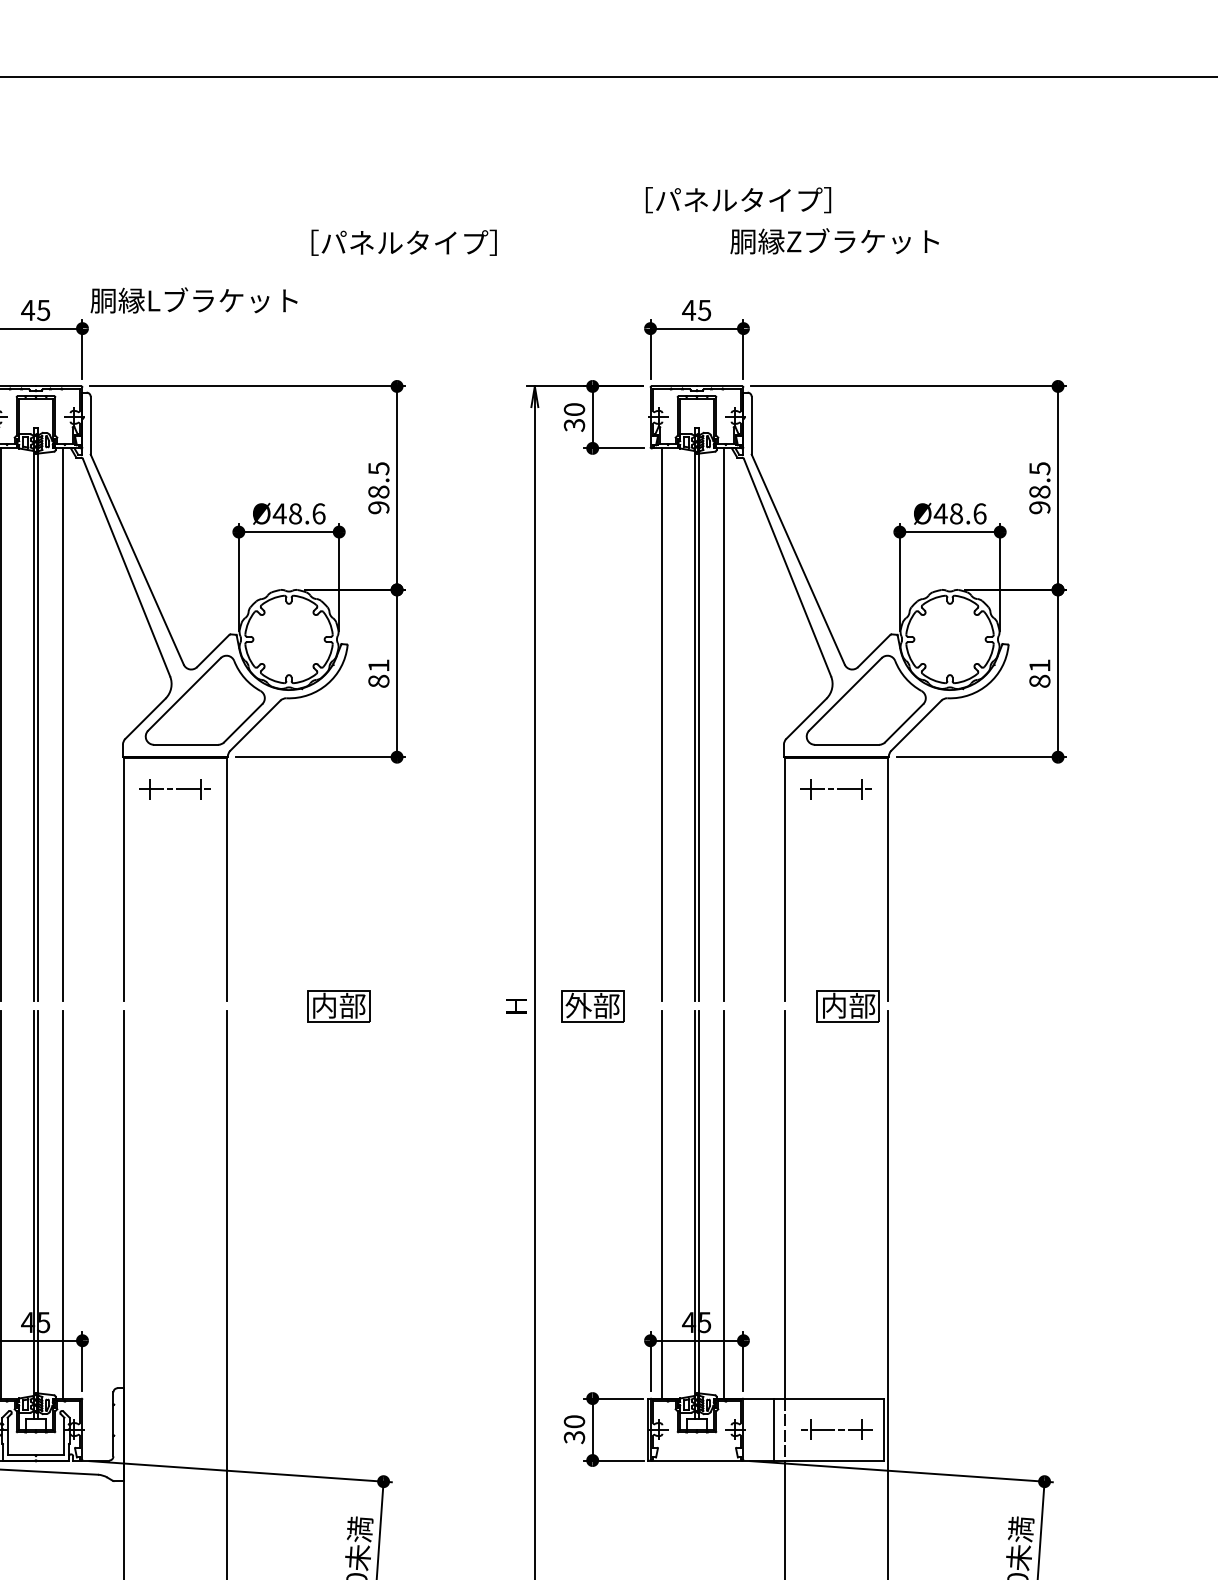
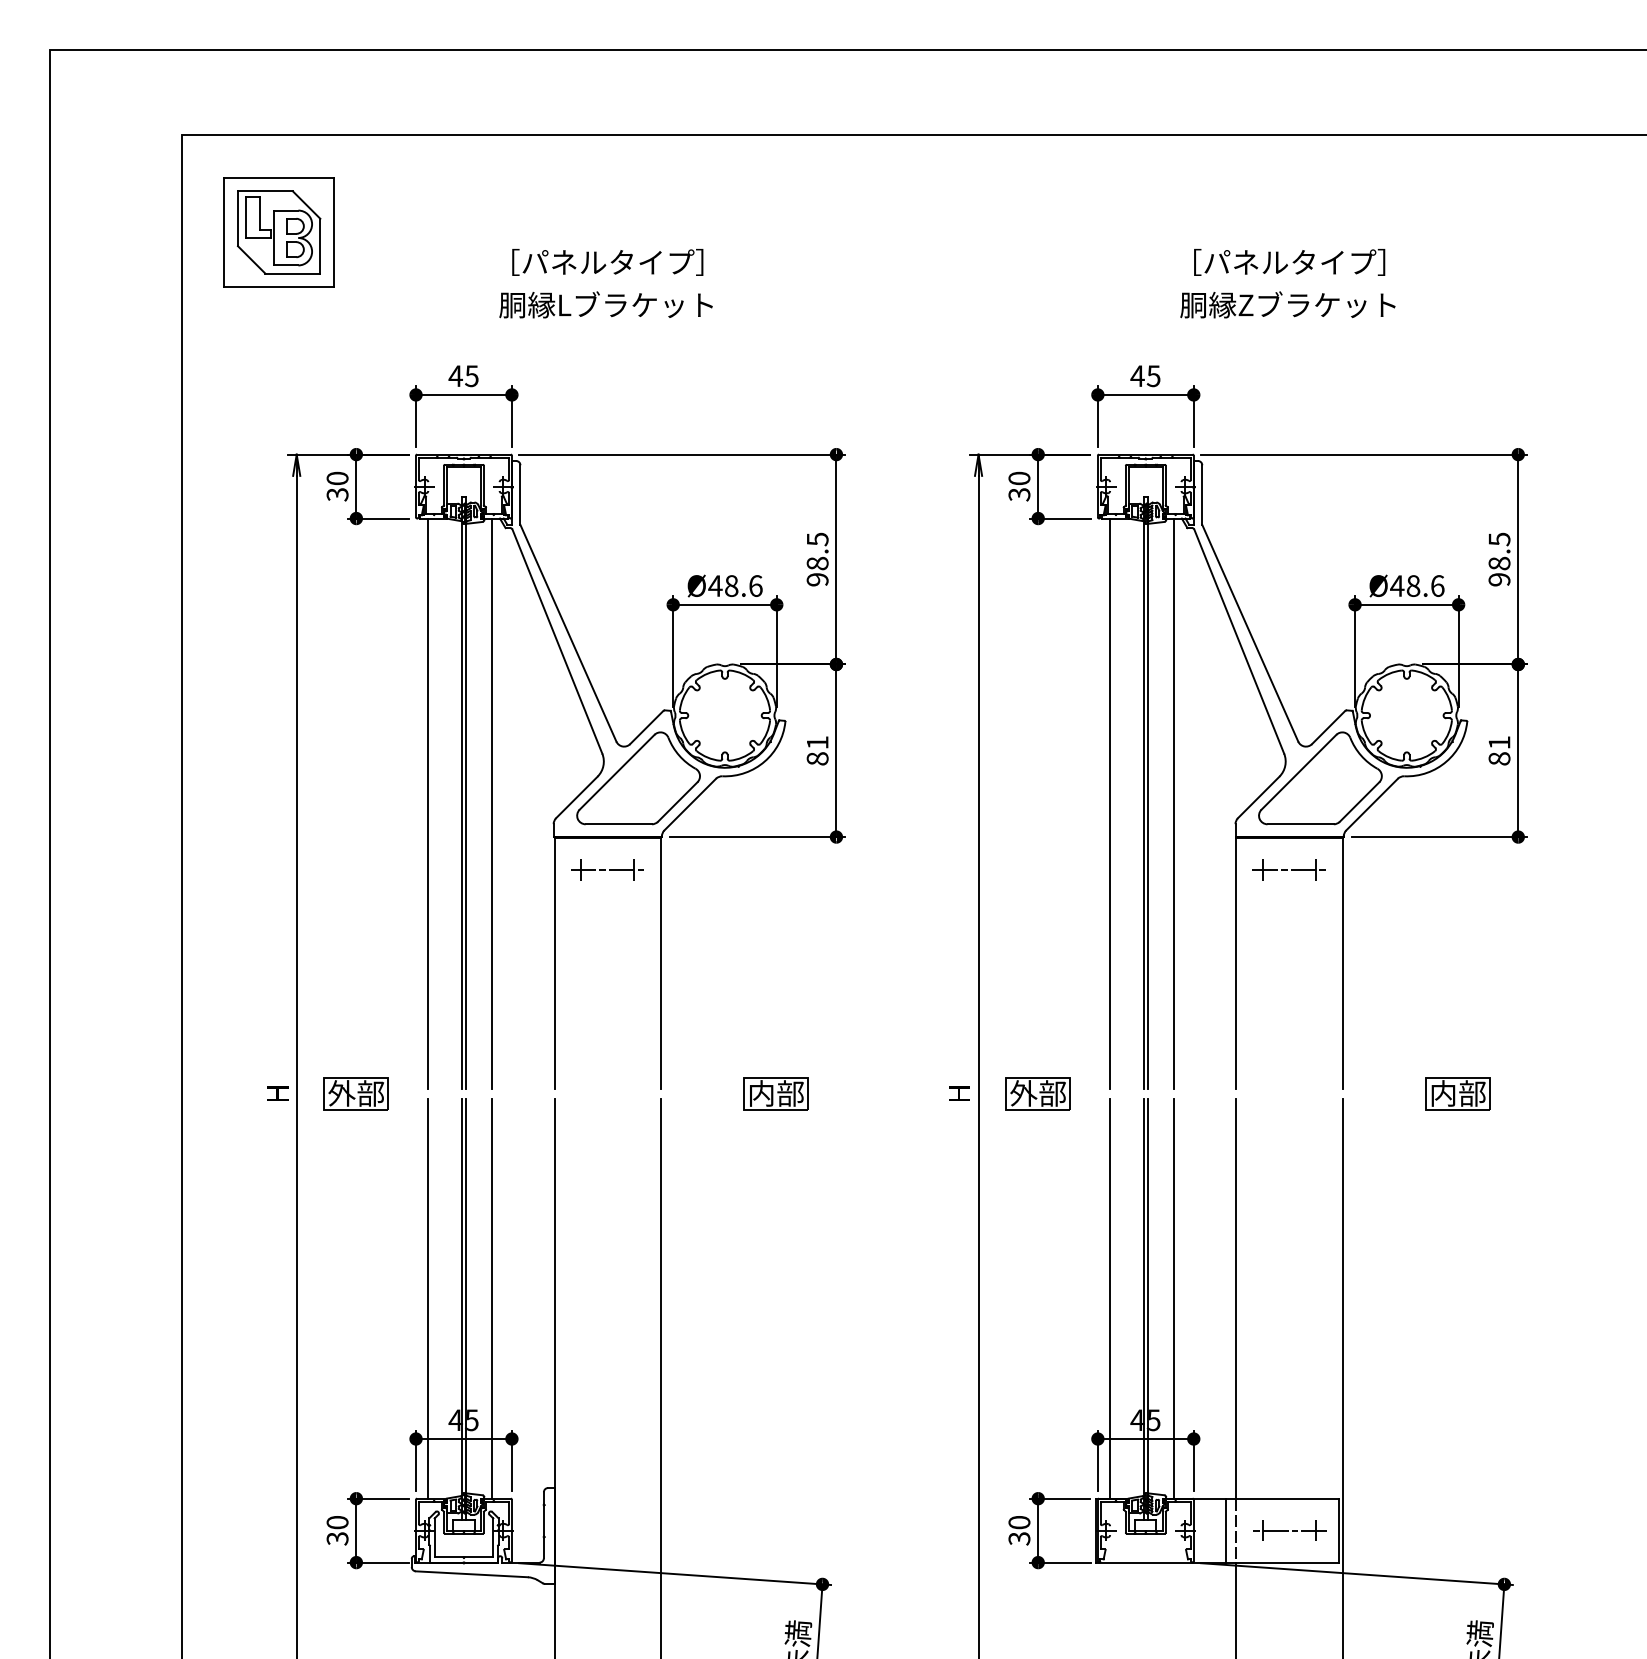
text: (738, 200) -> (1289, 262), moved
text: (403, 242) -> (607, 262), moved
text: (193, 300) -> (605, 304), moved
part: (847, 1005) -> (1457, 1093), moved

